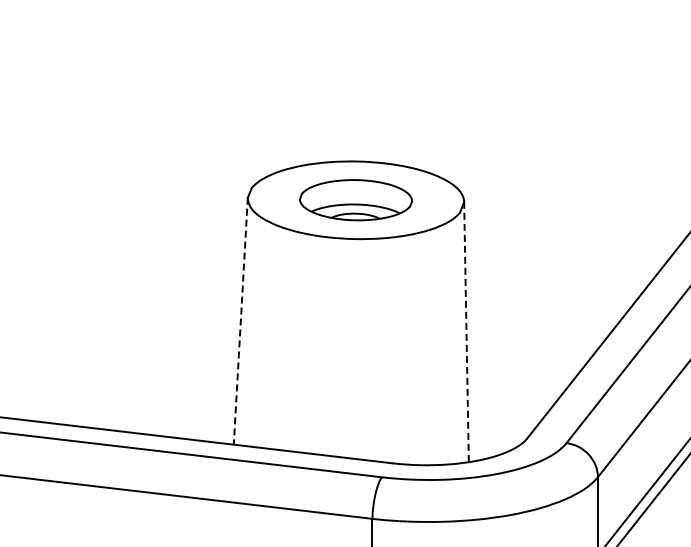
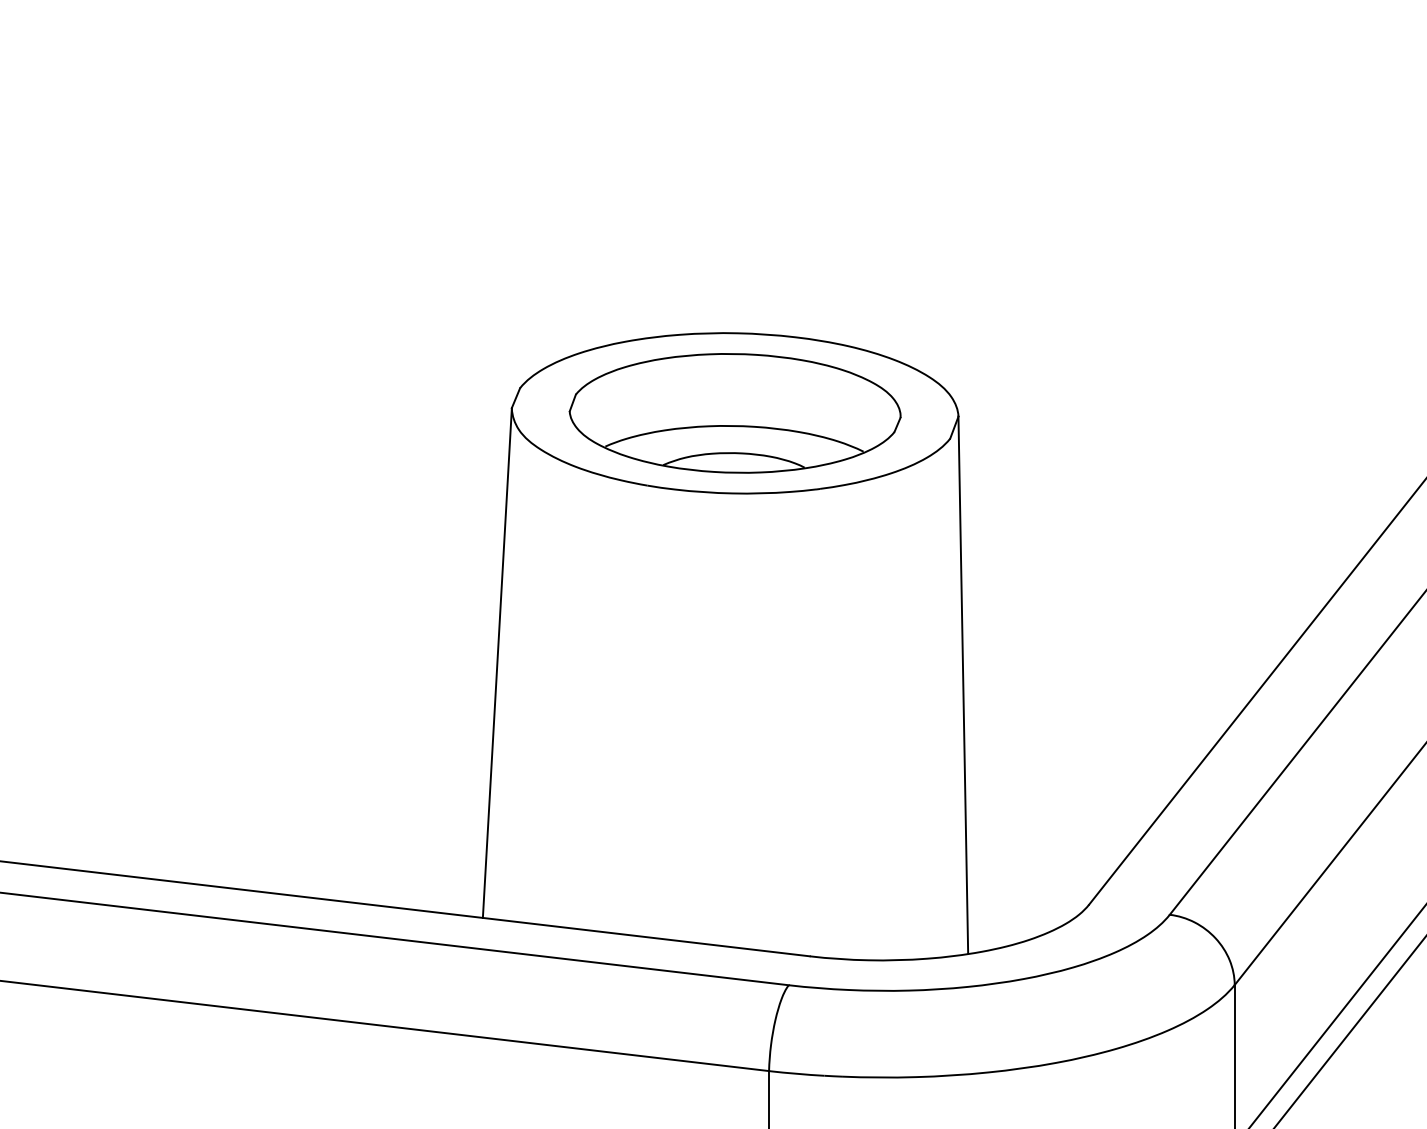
part: (355, 199) -> (734, 411), size x1.43
line: (240, 321) -> (496, 663), dashed -> solid
line: (466, 332) -> (963, 686), dashed -> solid

